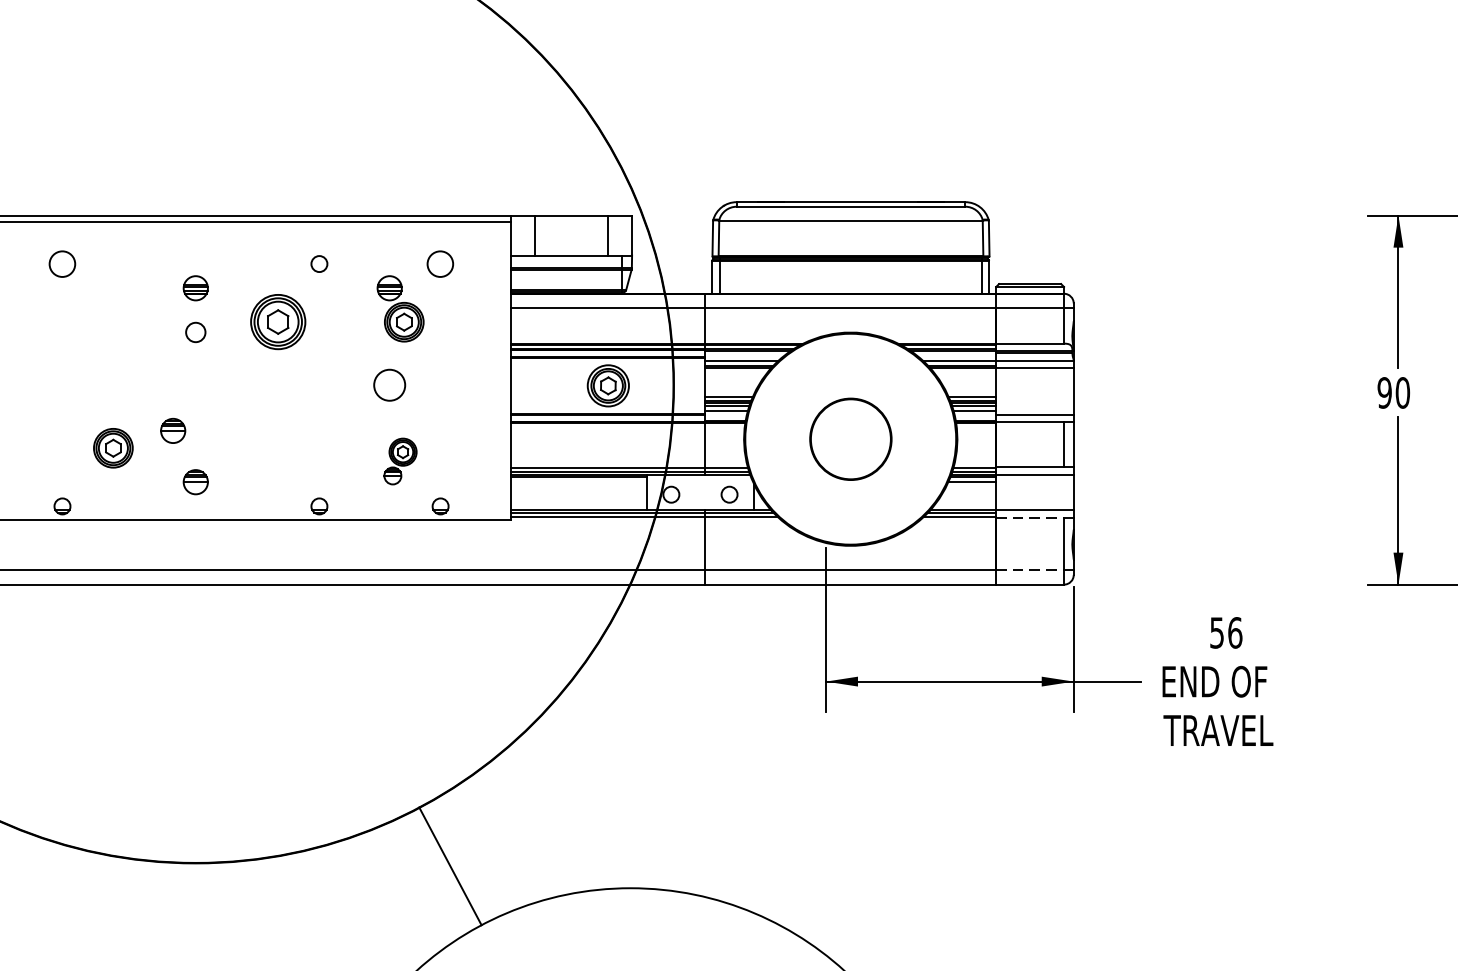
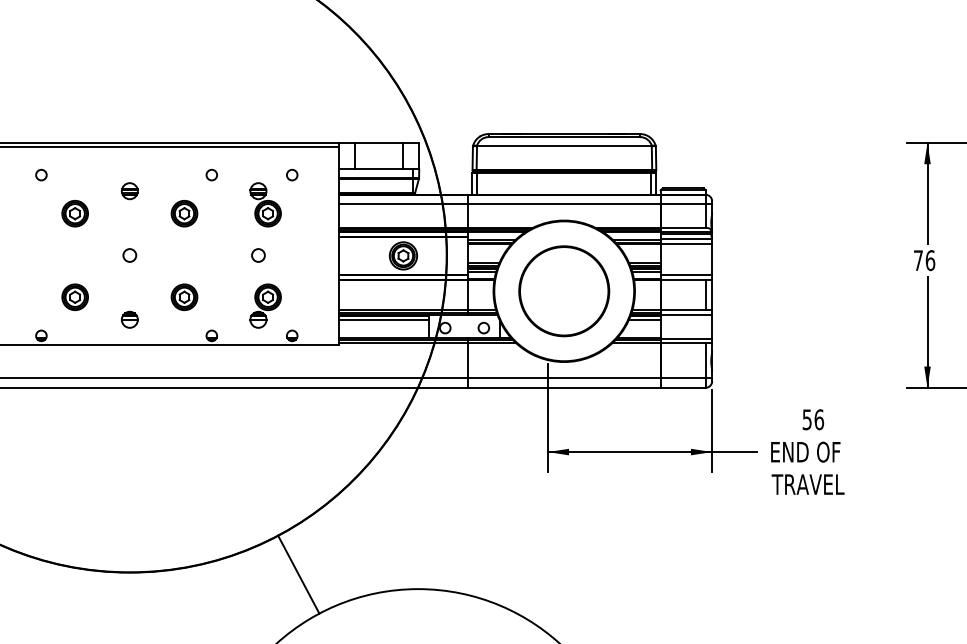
circle: (62, 263) -> (41, 174), size x0.62
circle: (441, 263) -> (292, 174), size x0.62
part: (112, 321) -> (74, 213), added
part: (278, 321) -> (184, 213), size x0.71
circle: (195, 332) -> (129, 255), moved
circle: (389, 385) -> (258, 255), size x0.62
text: (1393, 392) -> (924, 260), 90 -> 76
part: (172, 430) -> (114, 285), removed
circle: (851, 439) -> (564, 291), size x1.67
part: (278, 448) -> (184, 297), added
part: (400, 460) -> (265, 305), size x1.43
line: (578, 481) -> (383, 319), added
line: (1030, 517) -> (683, 343), dashed -> solid
line: (1030, 570) -> (683, 378), dashed -> solid

